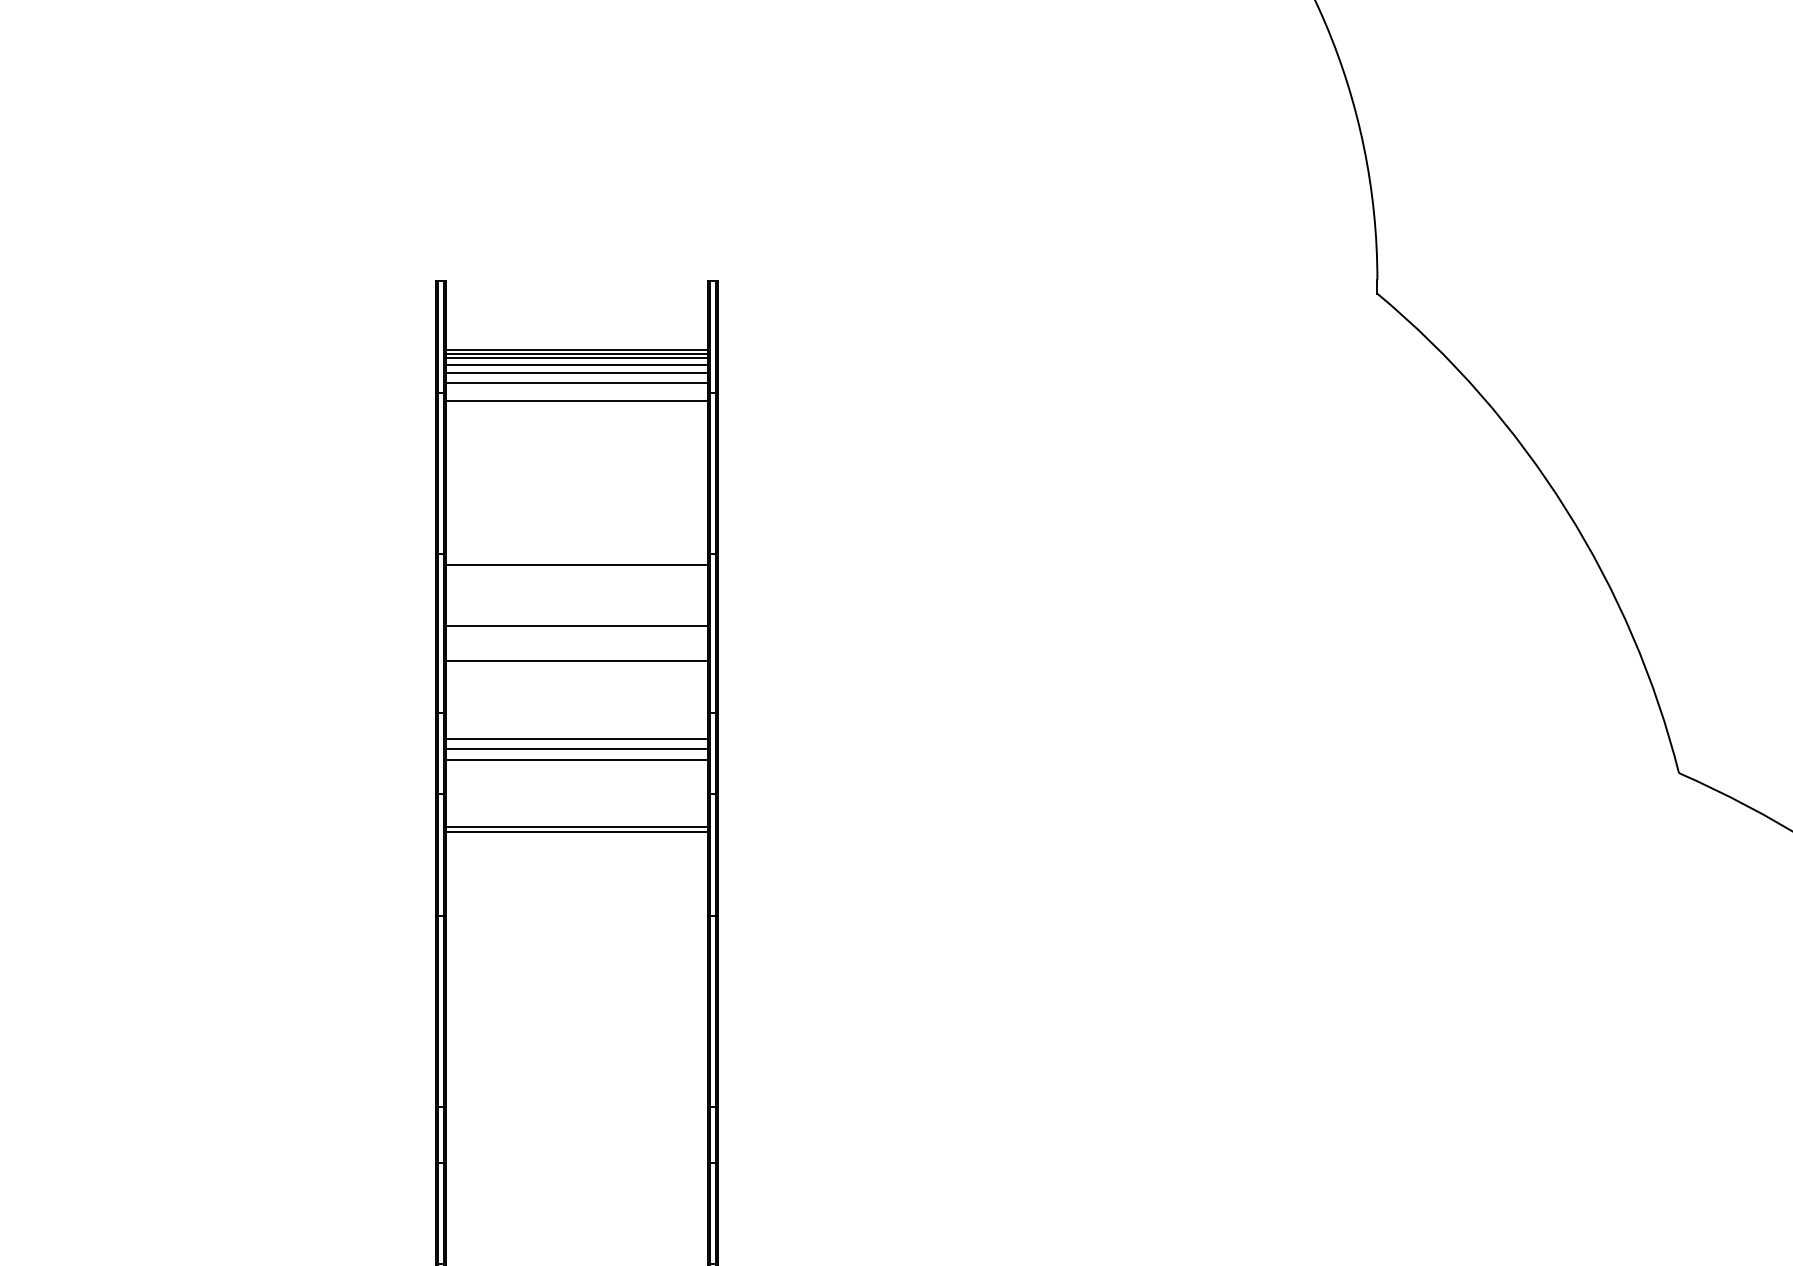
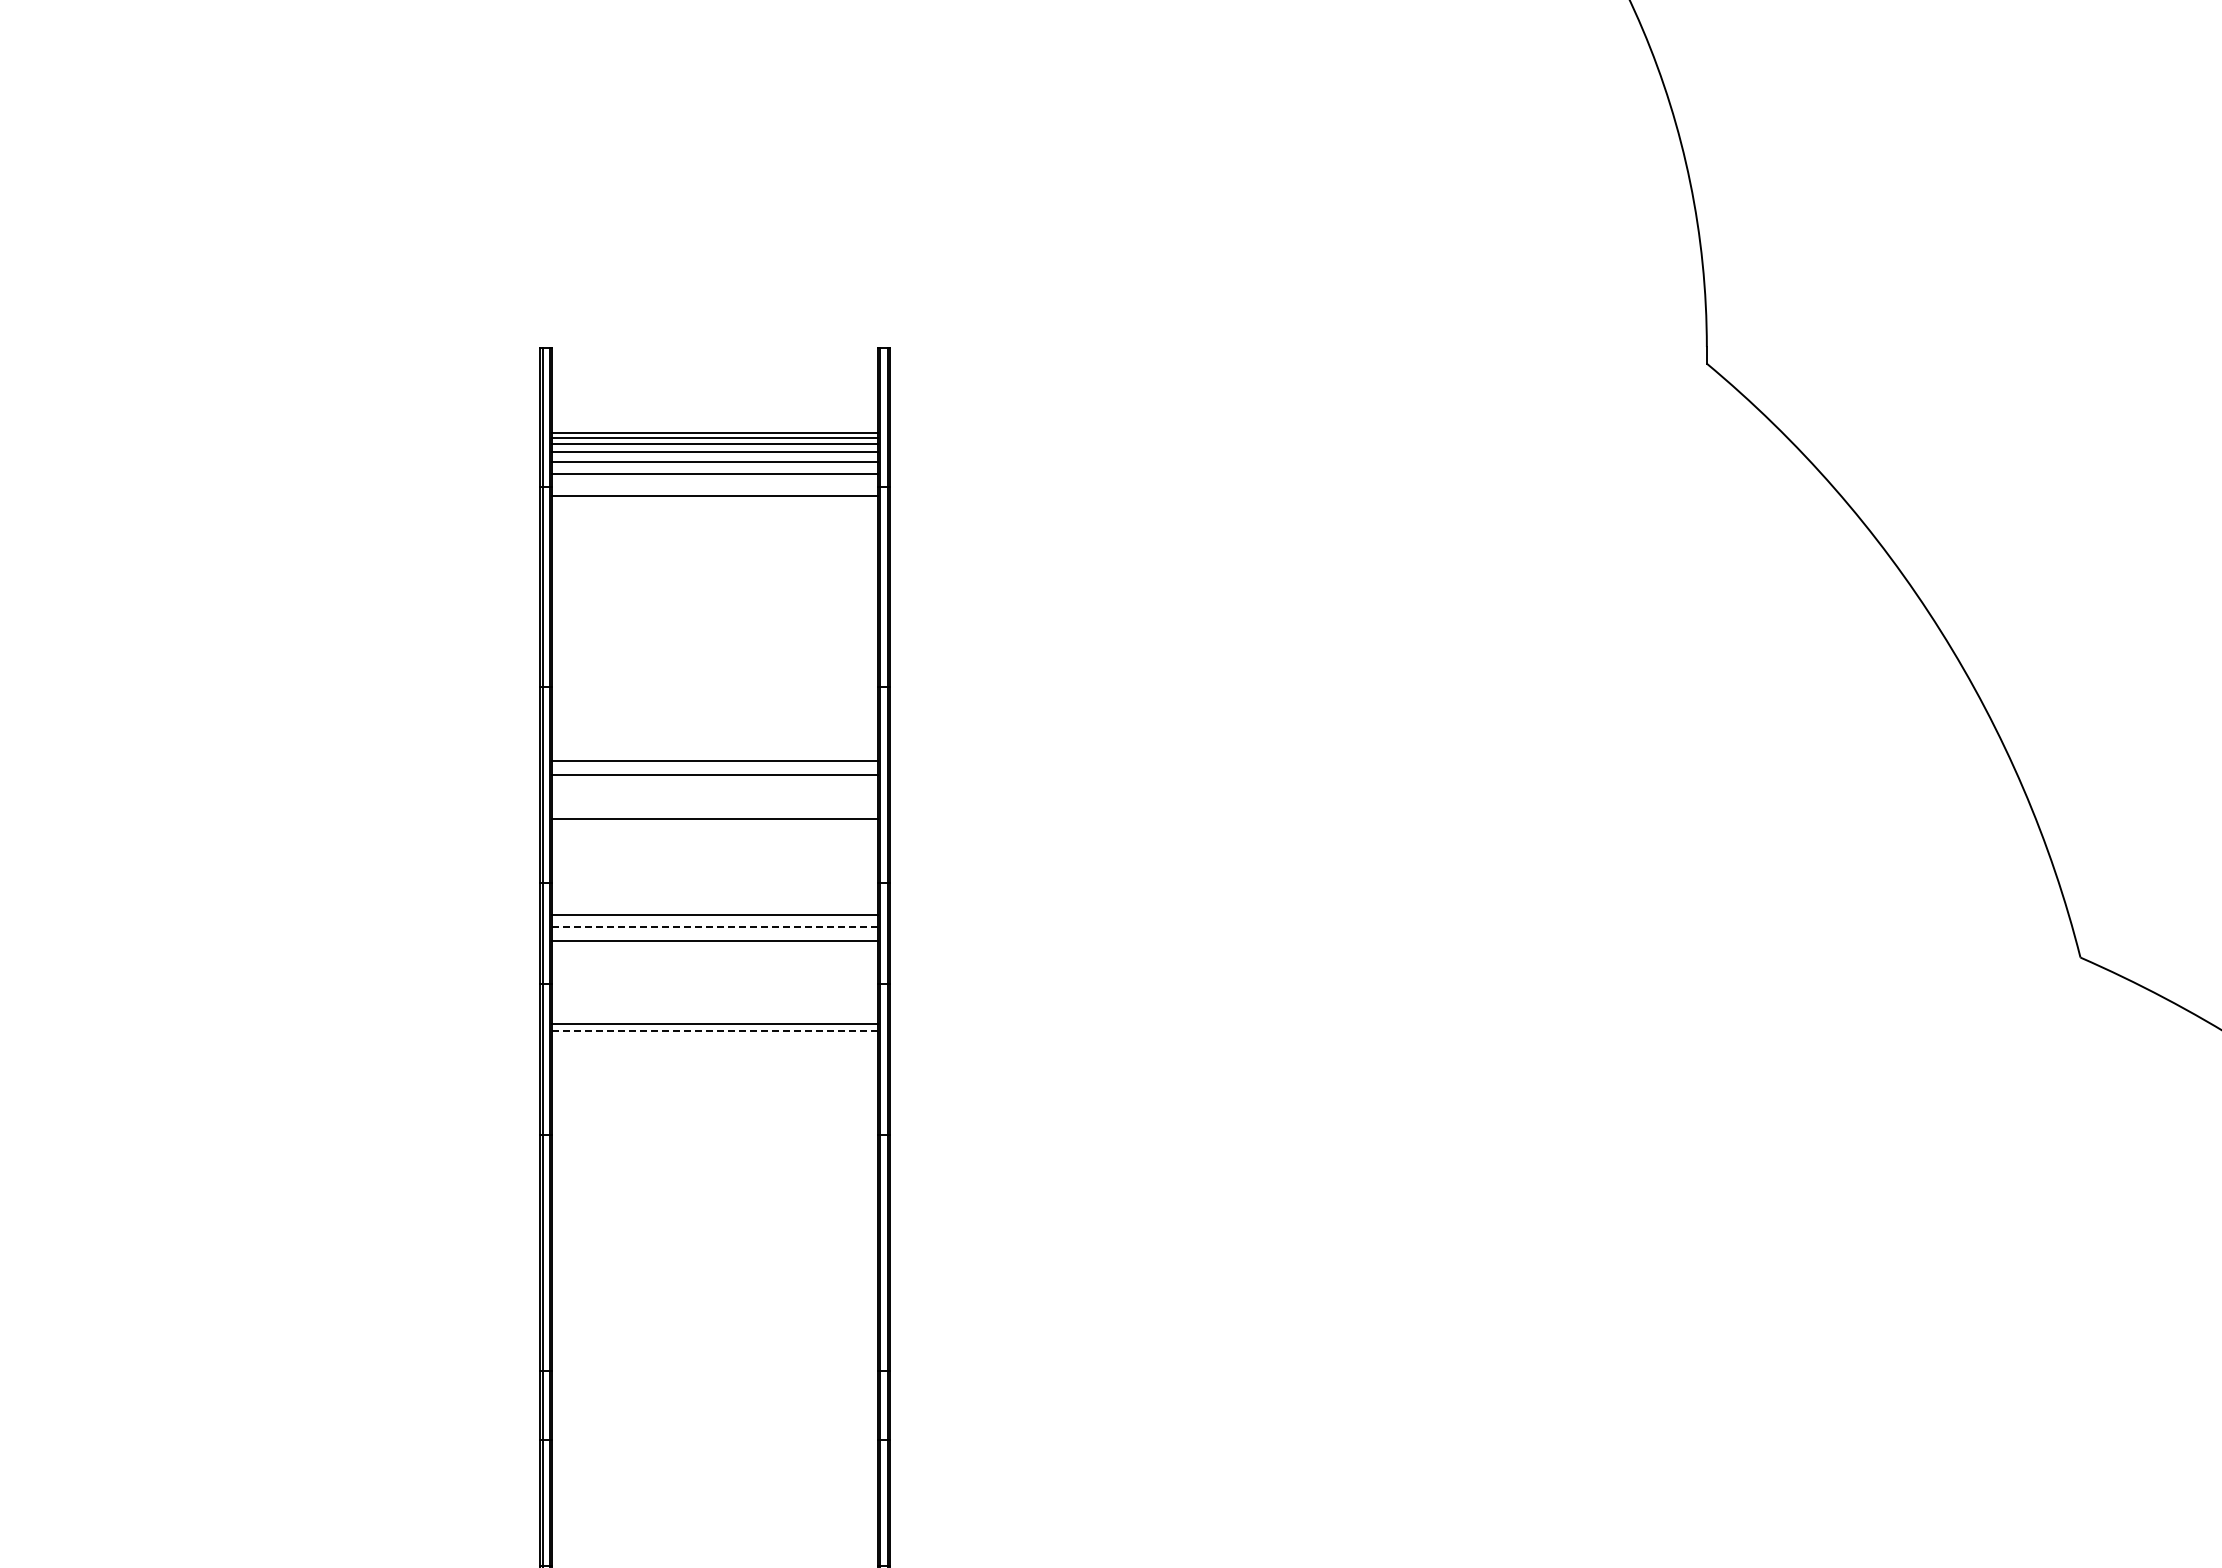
line: (577, 564) -> (715, 760), moved
line: (577, 748) -> (715, 927), solid -> dashed
line: (577, 831) -> (715, 1030), solid -> dashed

